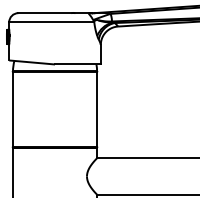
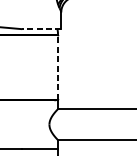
line: (77, 64) -> (41, 29), solid -> dashed
line: (97, 109) -> (58, 67), solid -> dashed

